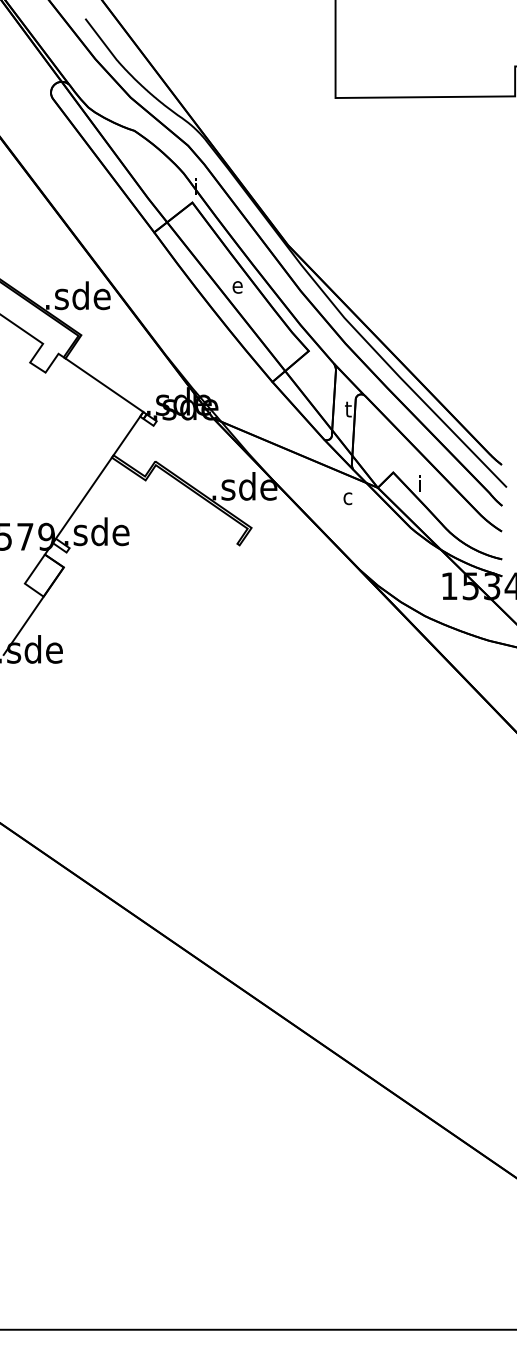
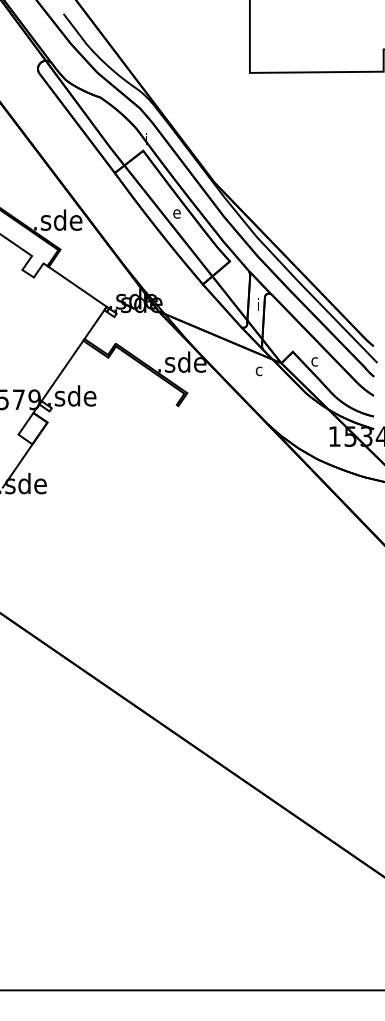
text: (347, 408) -> (258, 304), t -> i
text: (422, 484) -> (314, 360), i -> c

